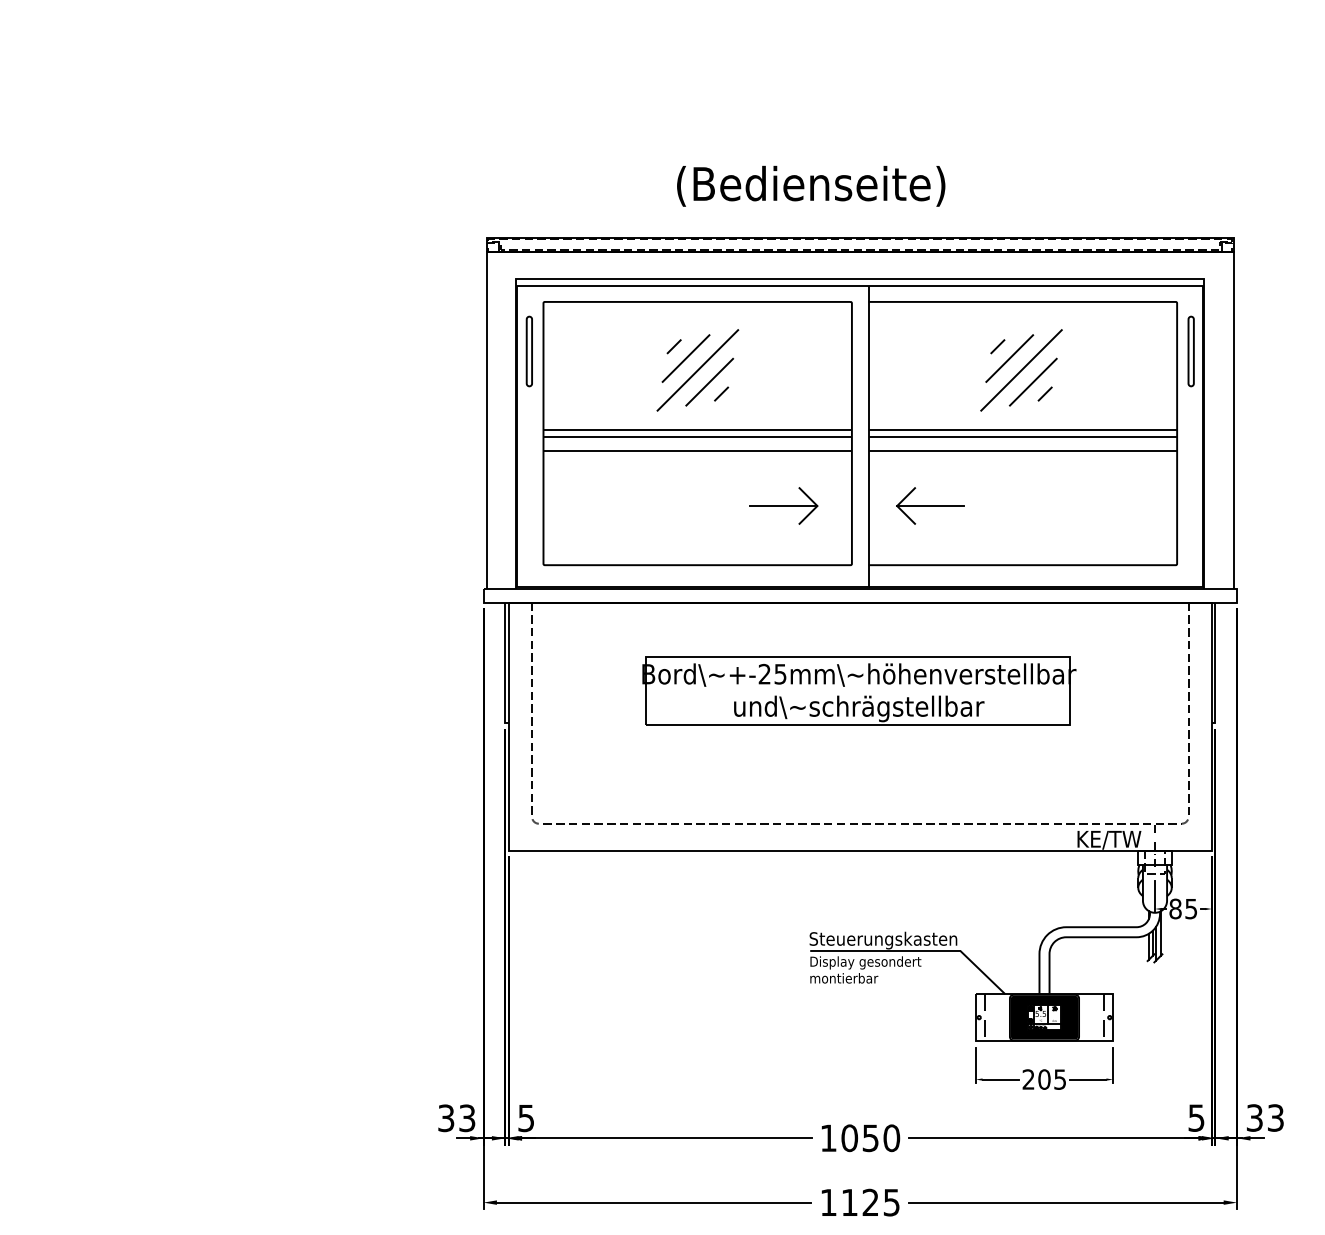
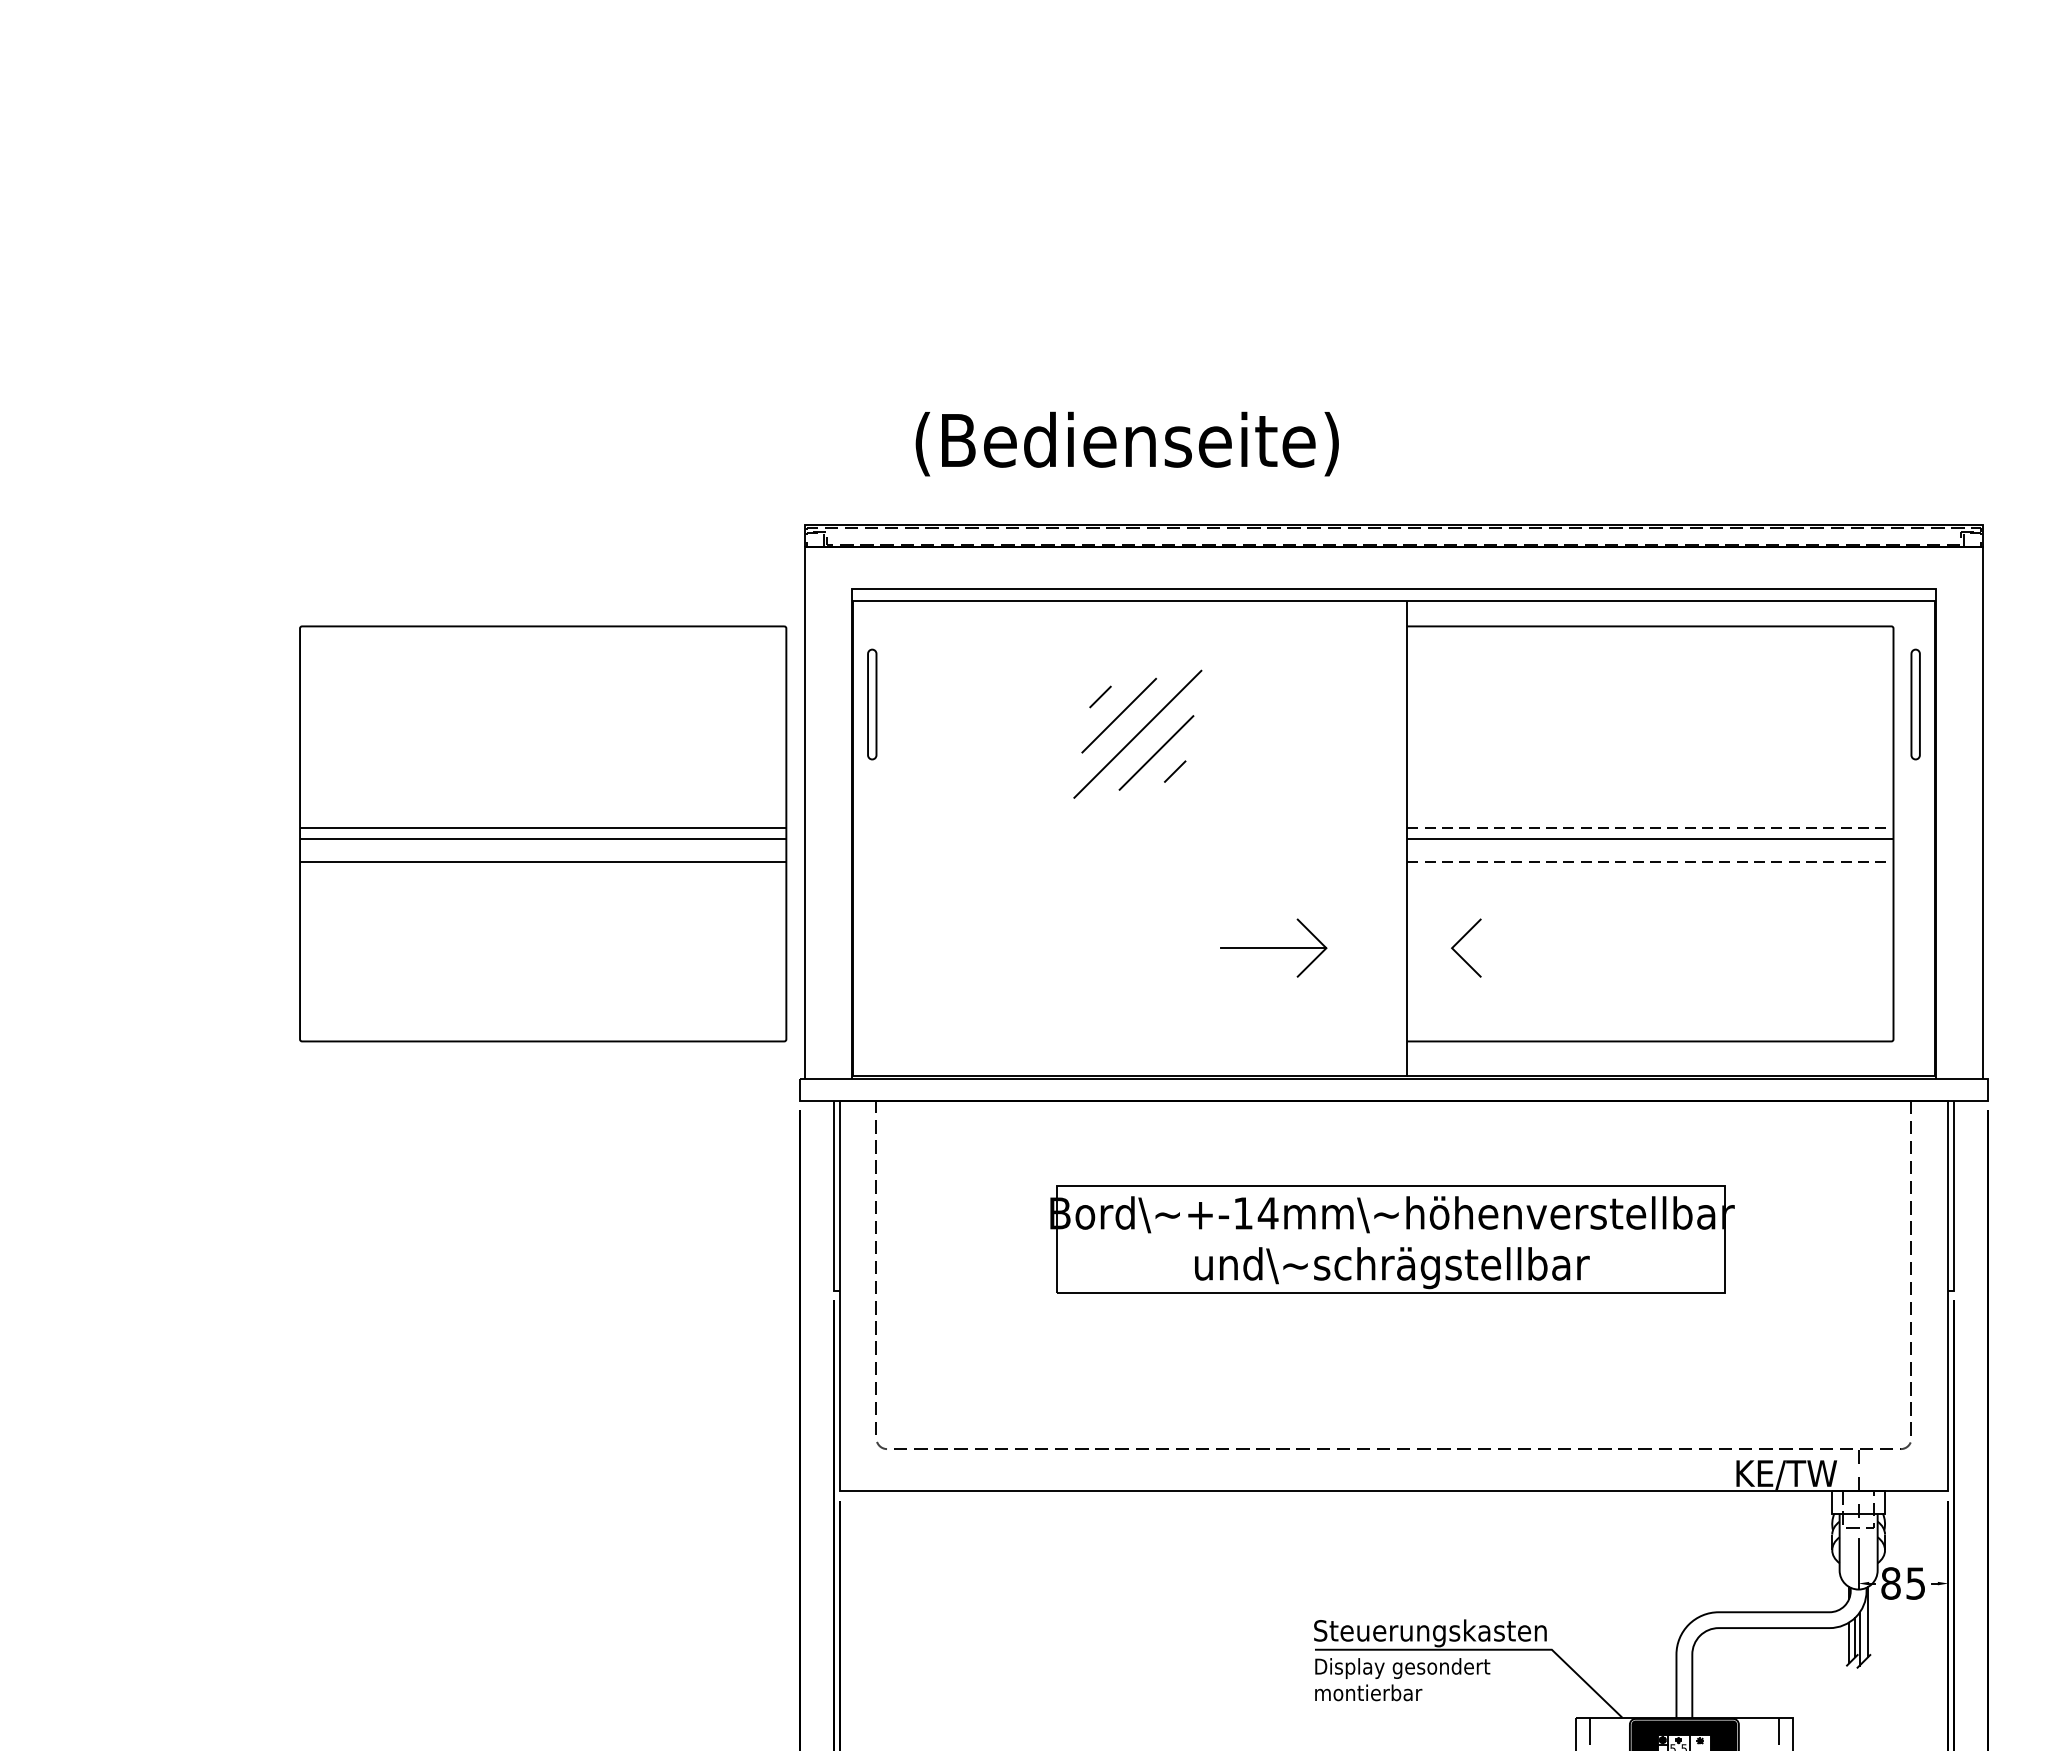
text: (811, 185) -> (1127, 442), moved
part: (1021, 370) -> (1648, 734), removed
line: (1023, 429) -> (1651, 827), solid -> dashed
part: (697, 433) -> (542, 833), moved
line: (1023, 451) -> (1651, 862), solid -> dashed
line: (930, 506) -> (1504, 948), removed
text: (772, 673) -> (1255, 1212), +-25mm -> +-14mm

